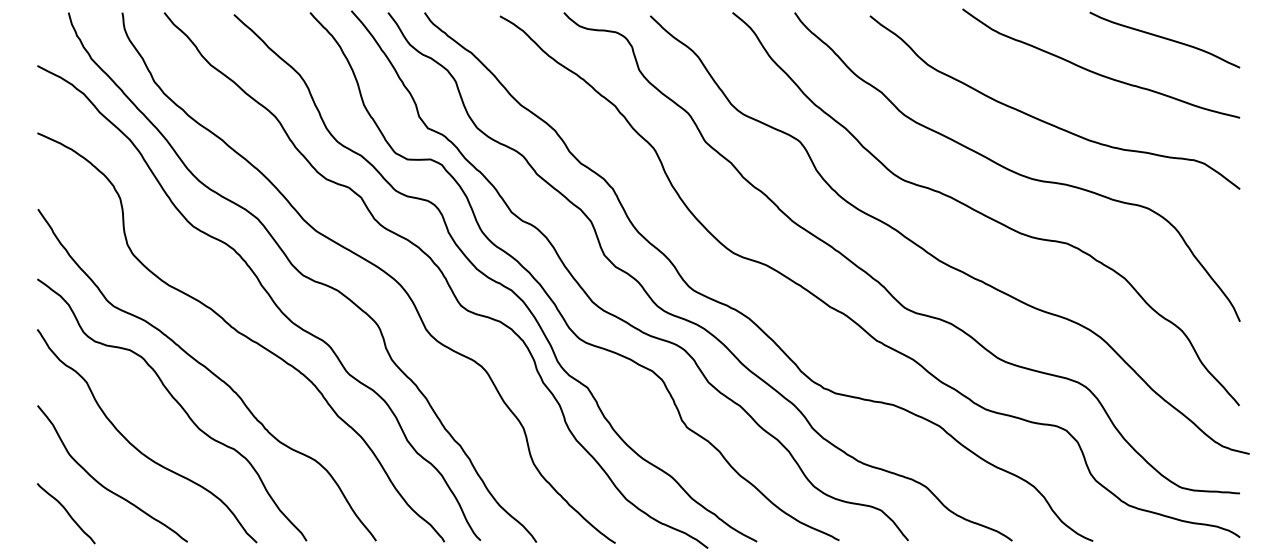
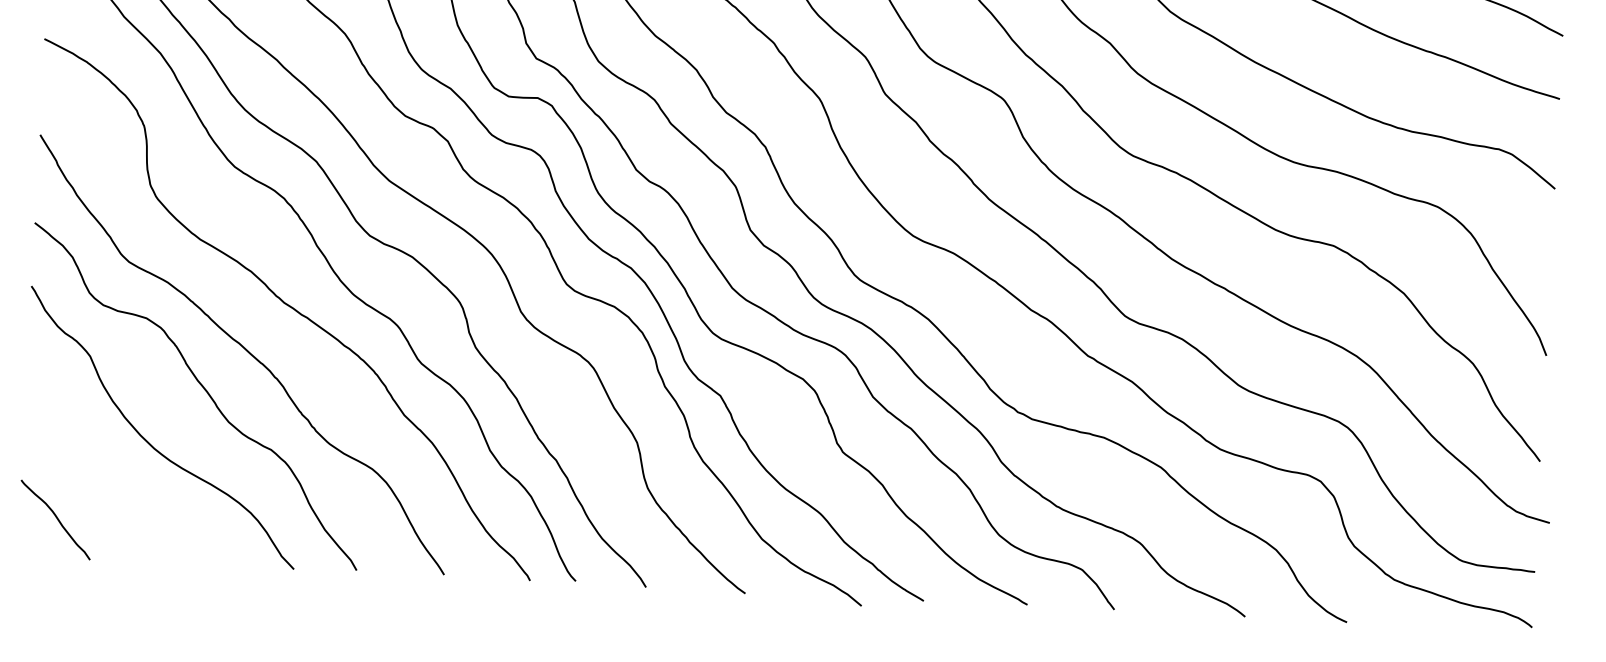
curve: (101, 483) -> (102, 484), removed

